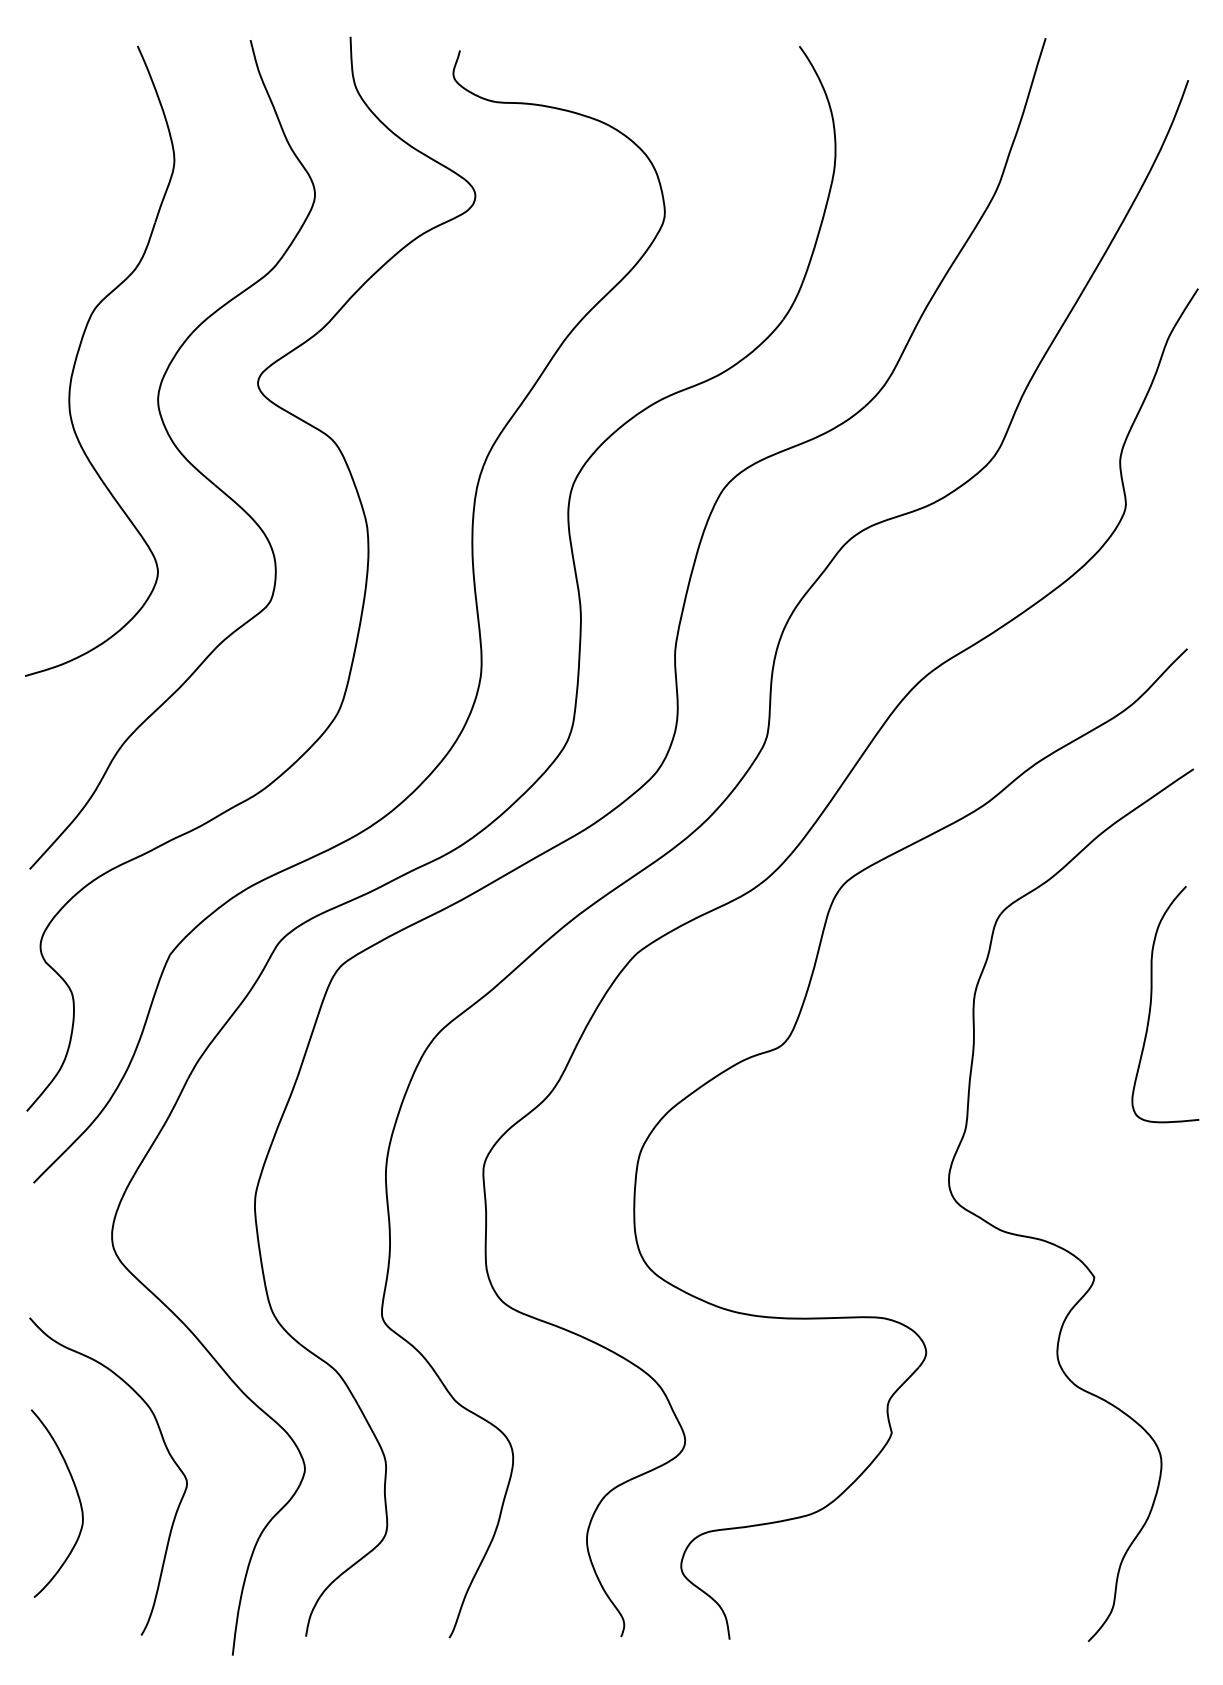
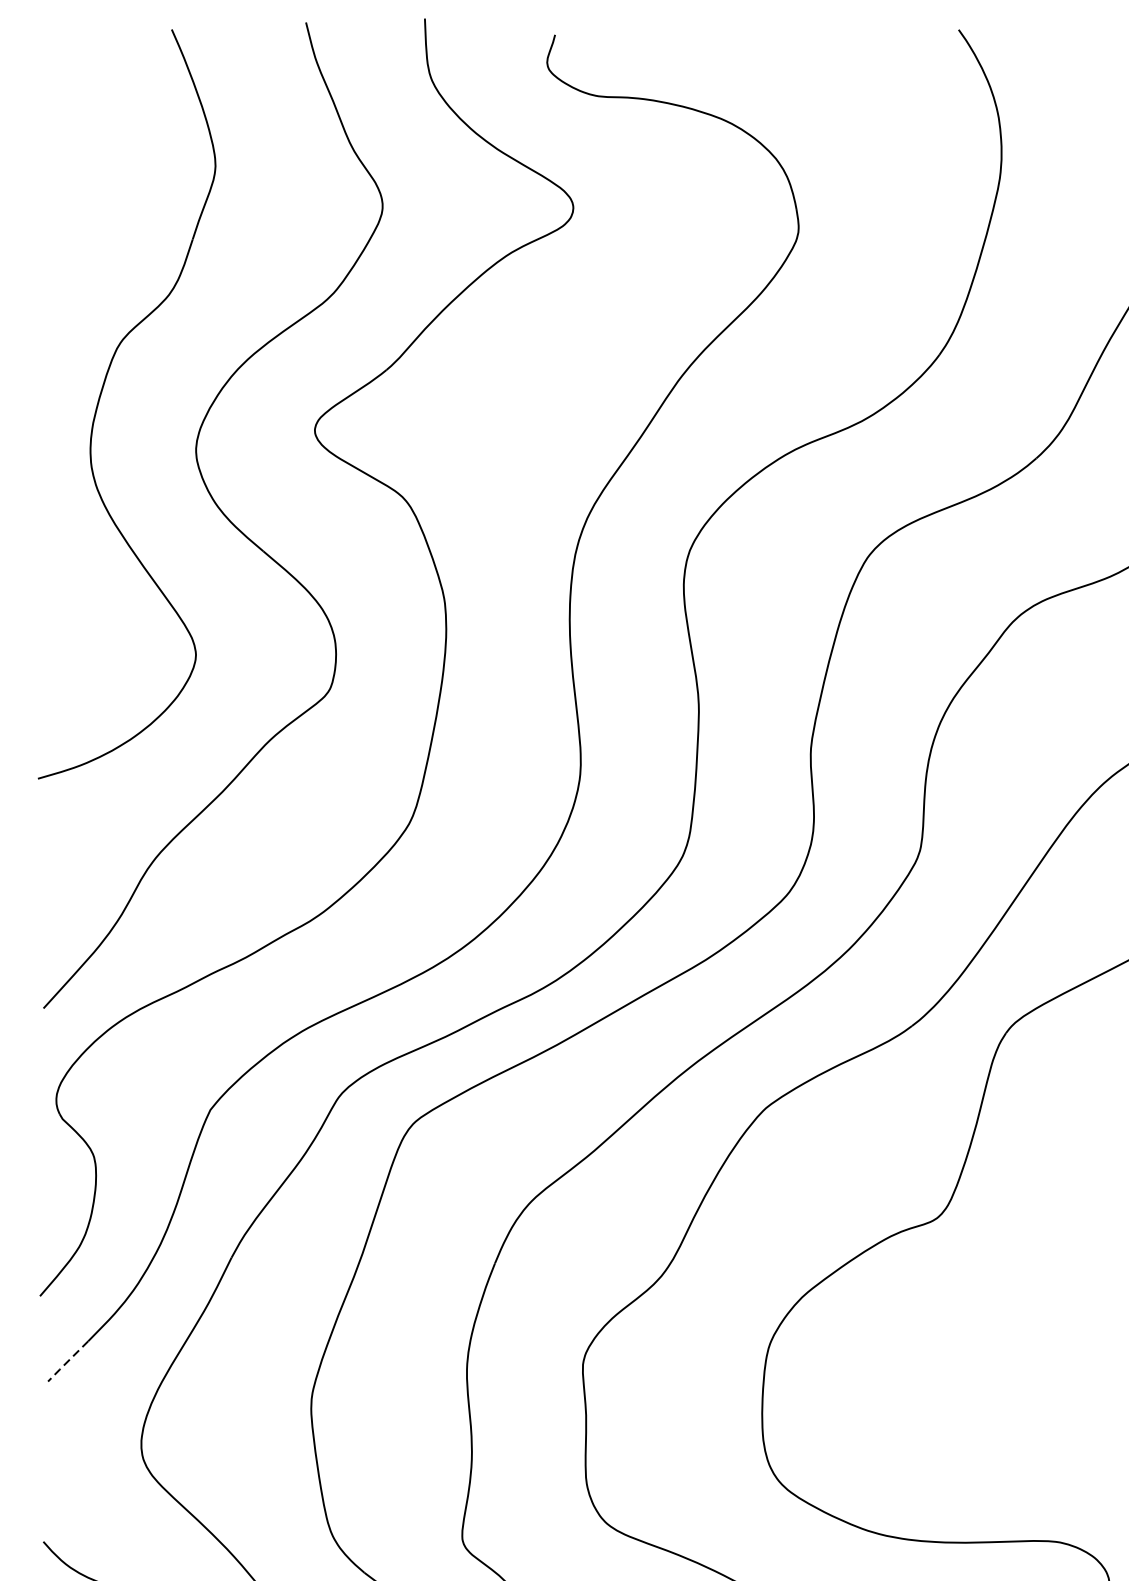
line: (49, 1166) -> (66, 1361), solid -> dashed

